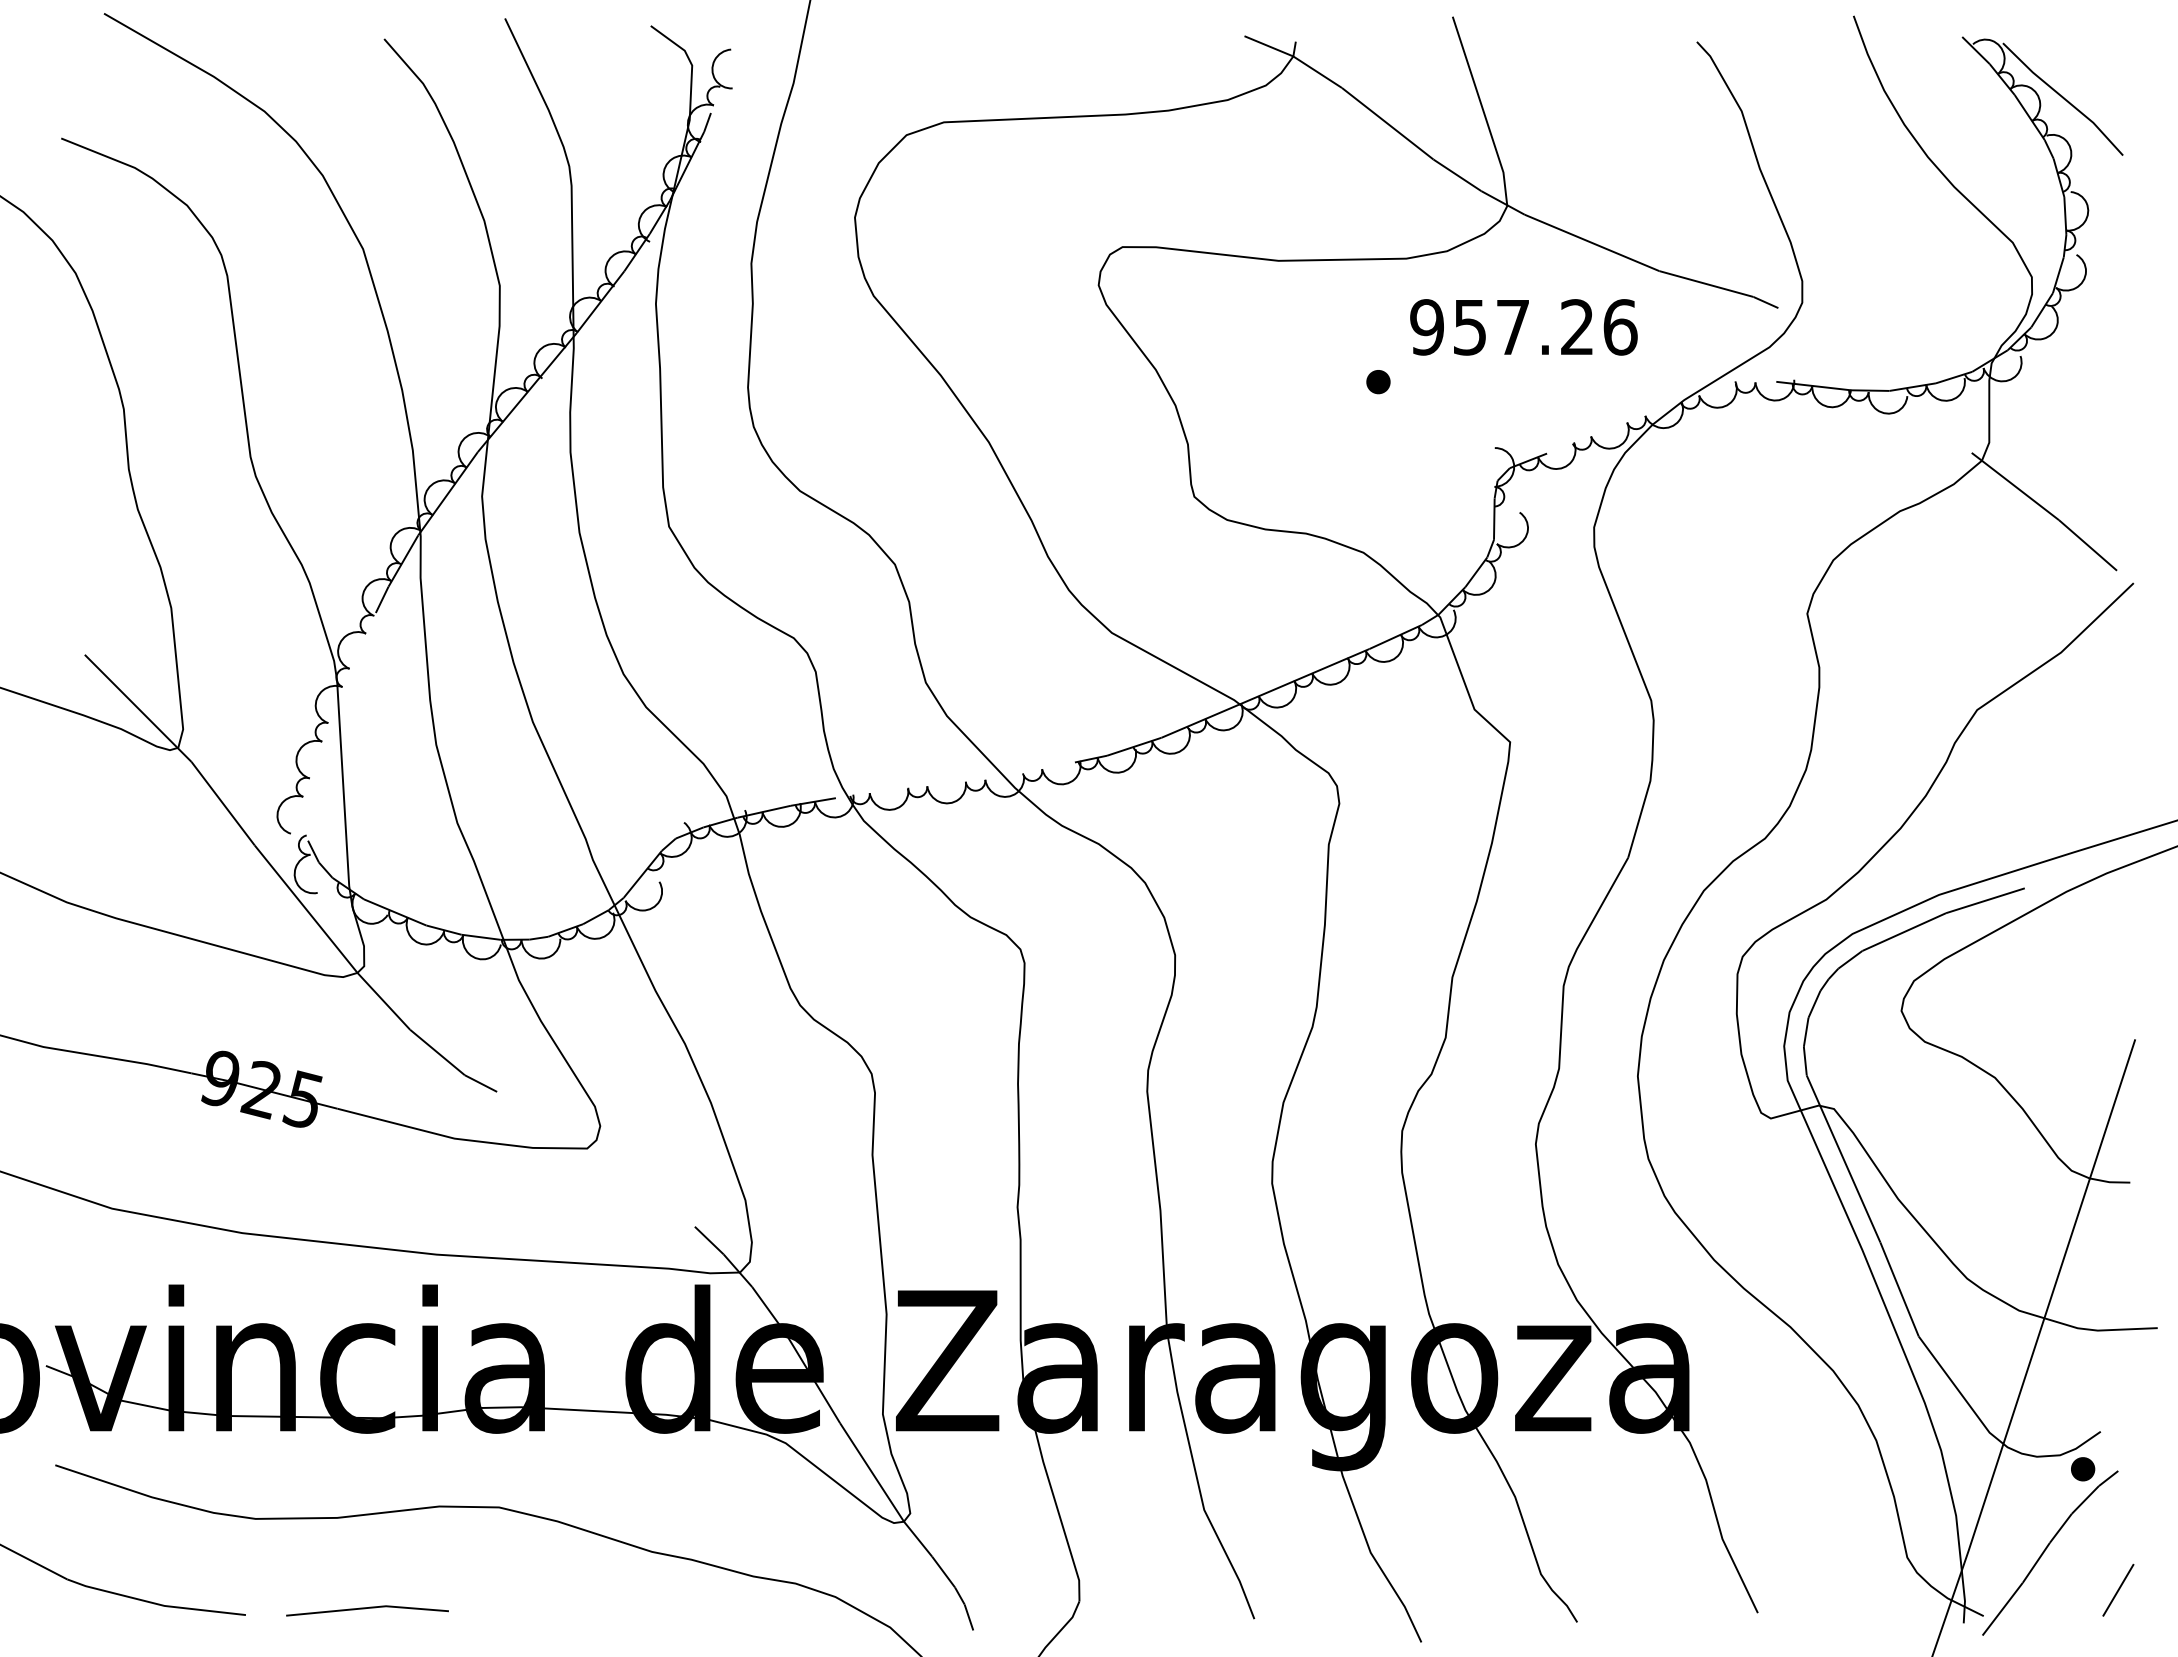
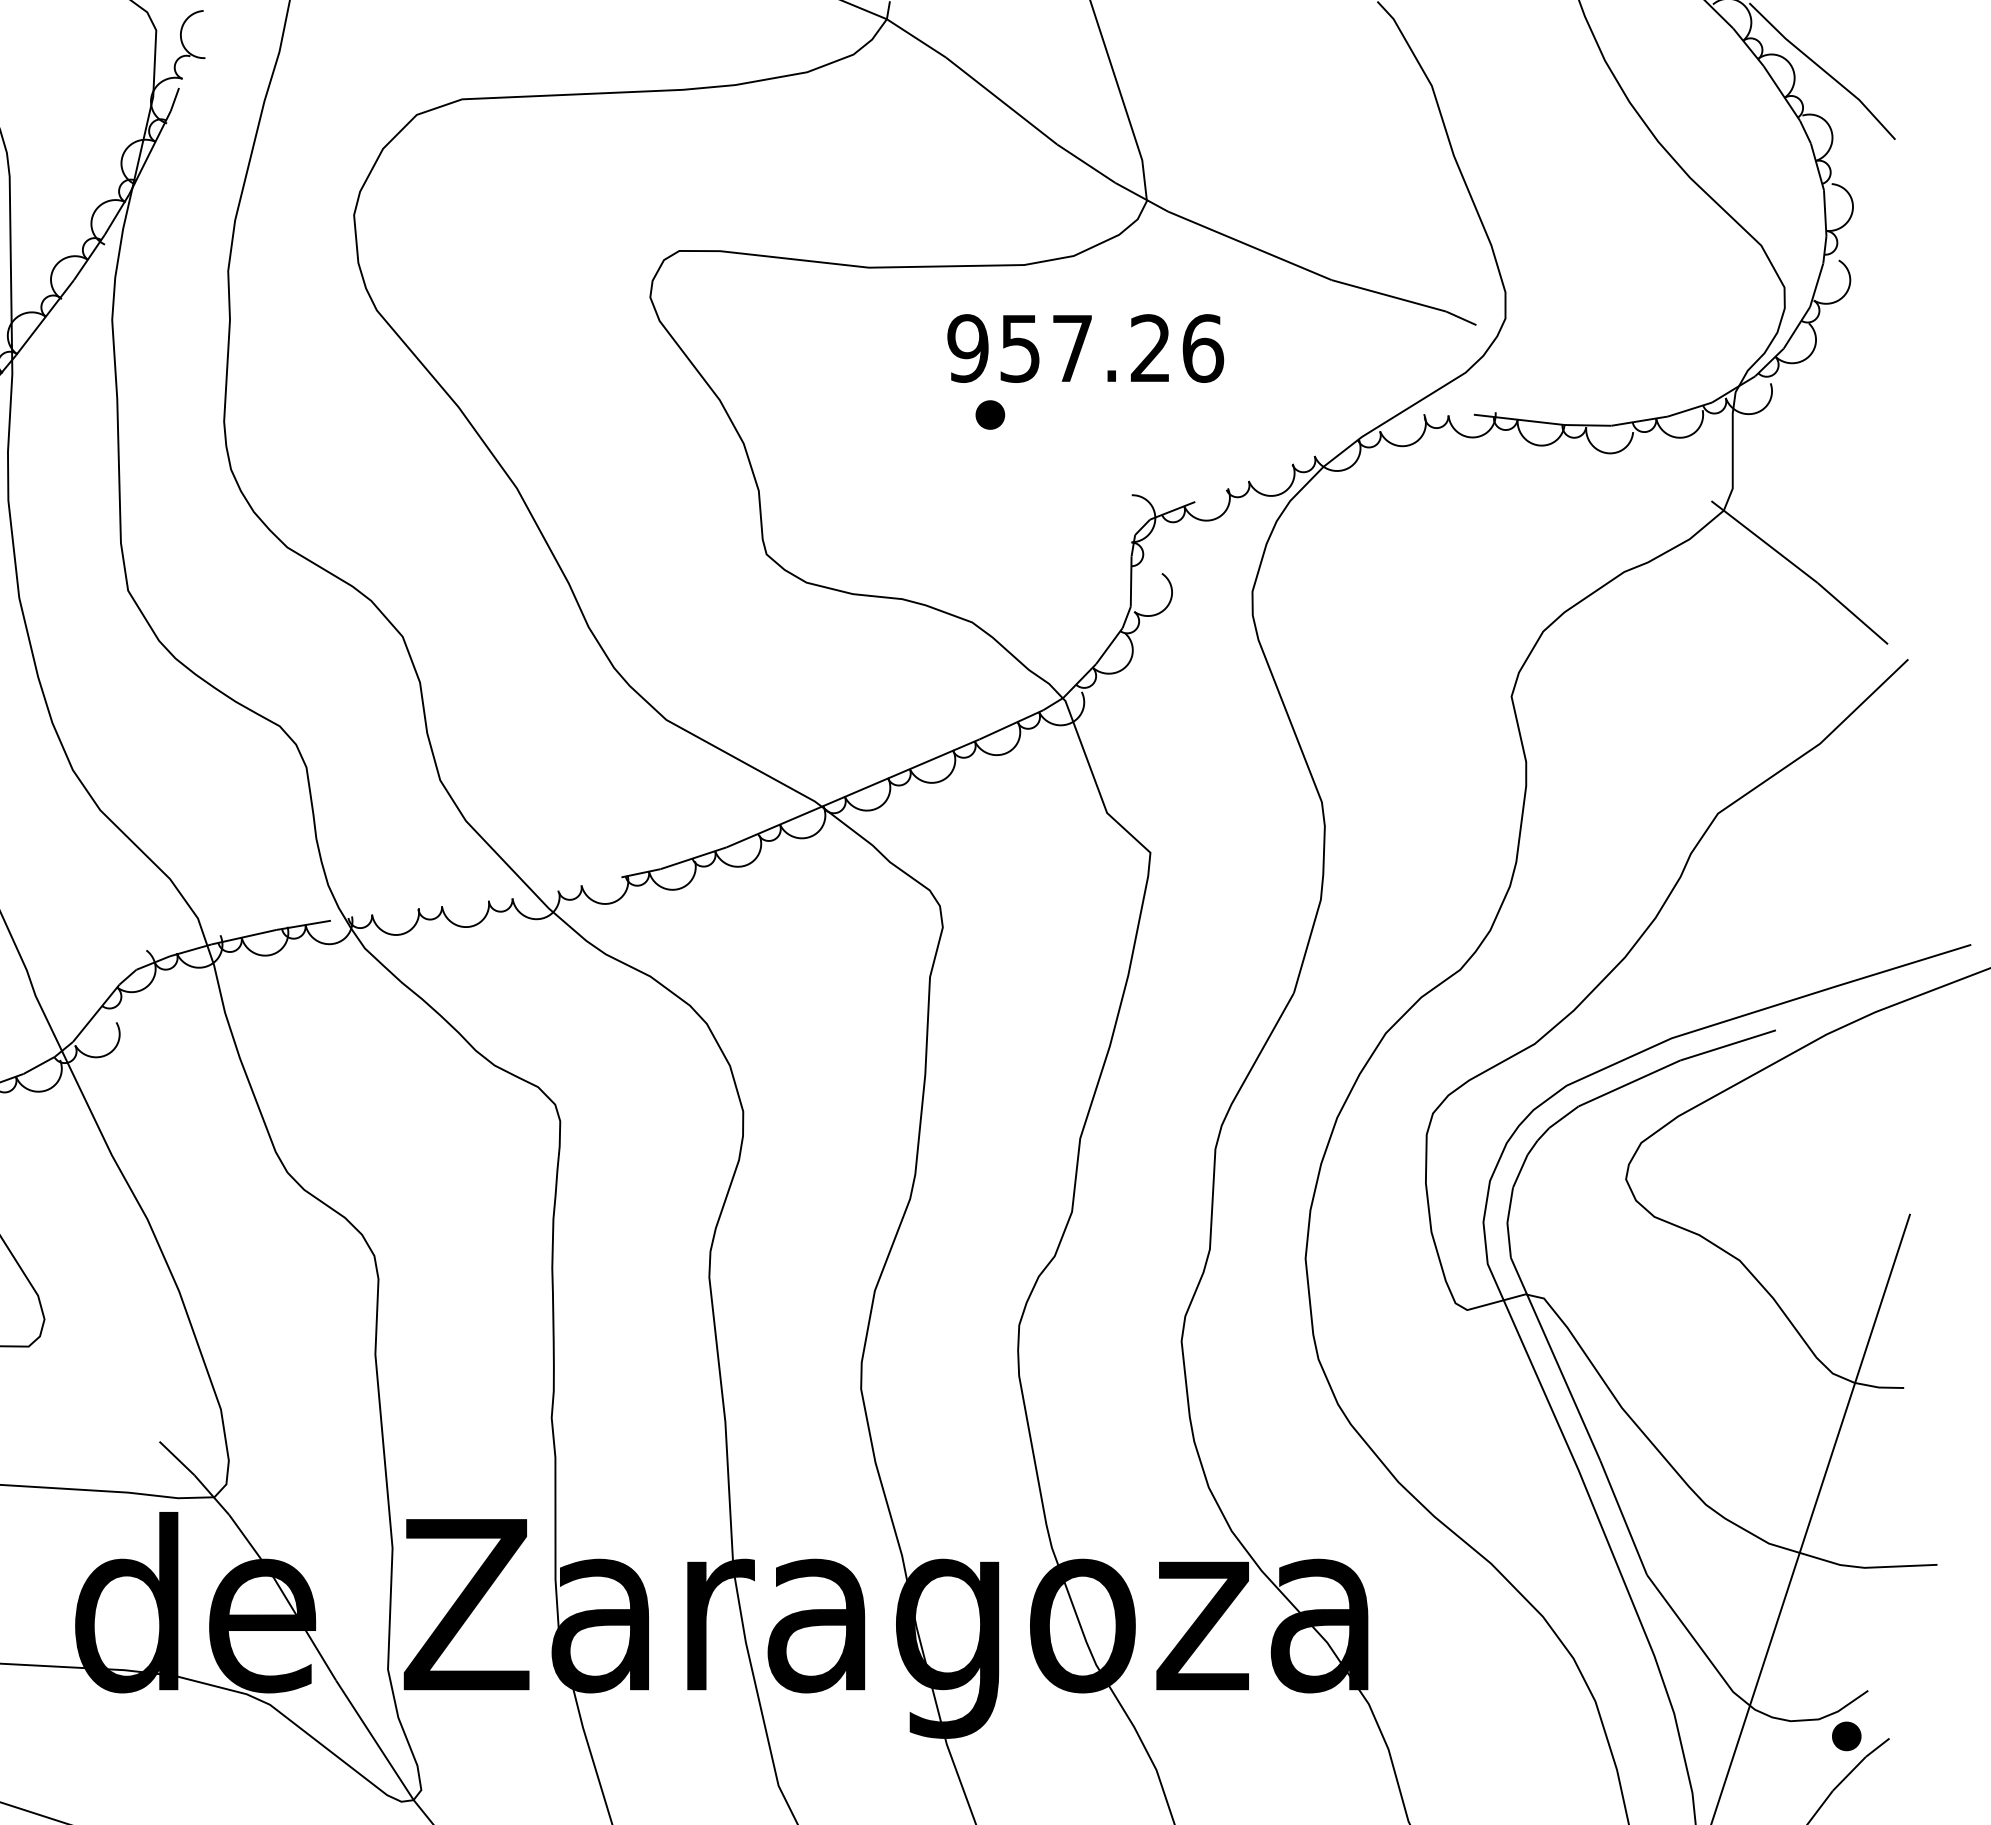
text: (1523, 327) -> (1085, 348), moved

